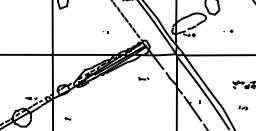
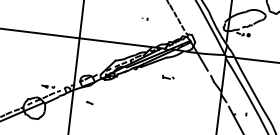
part: (143, 78) -> (167, 77), moved
part: (67, 118) -> (89, 102), moved

